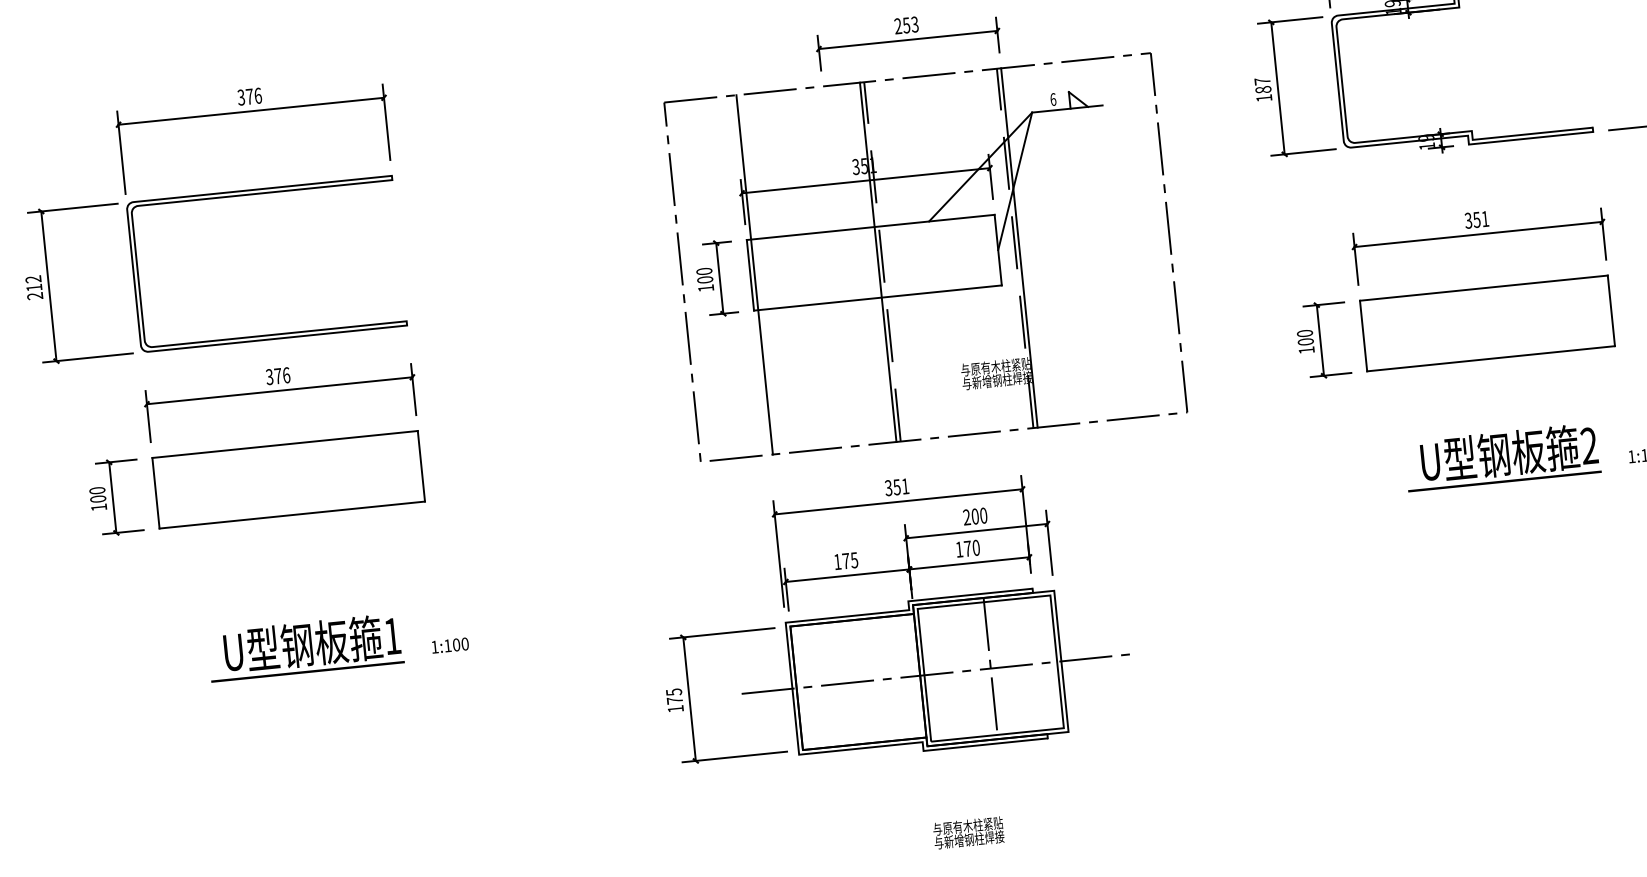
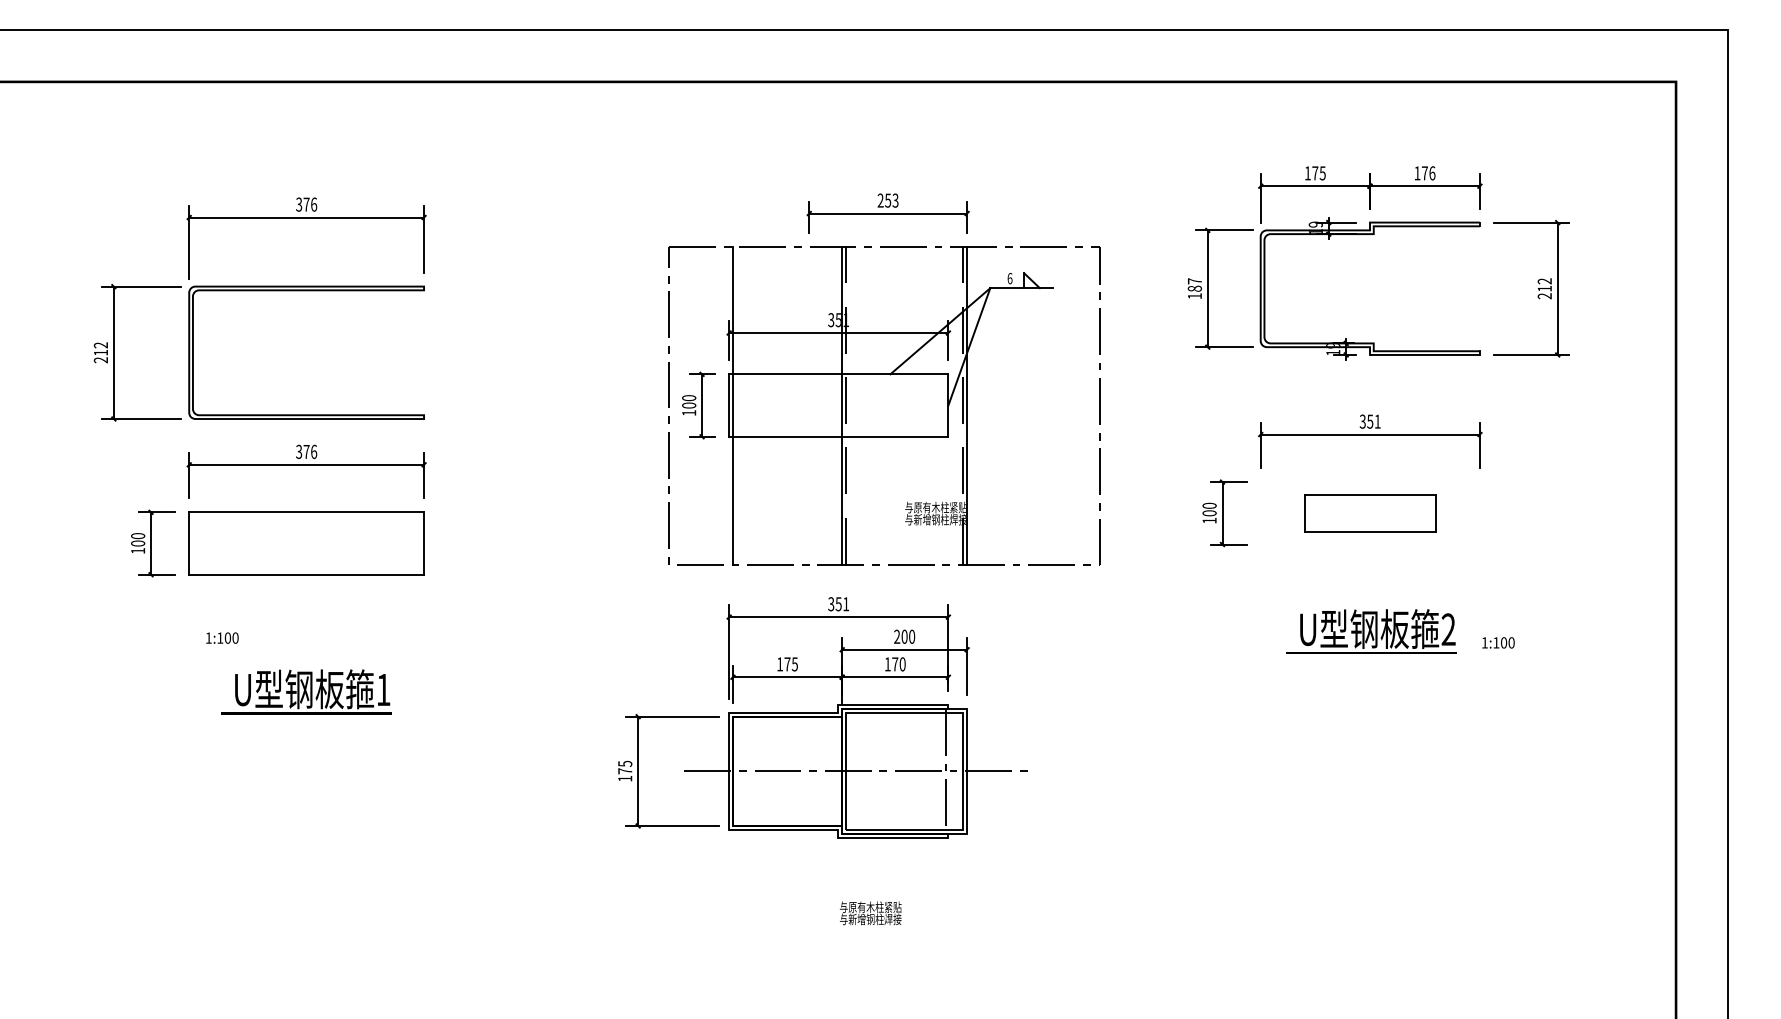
part: (1487, 323) -> (1370, 513), size x0.6
text: (450, 644) -> (222, 637), moved
line: (990, 667) -> (945, 770), moved

